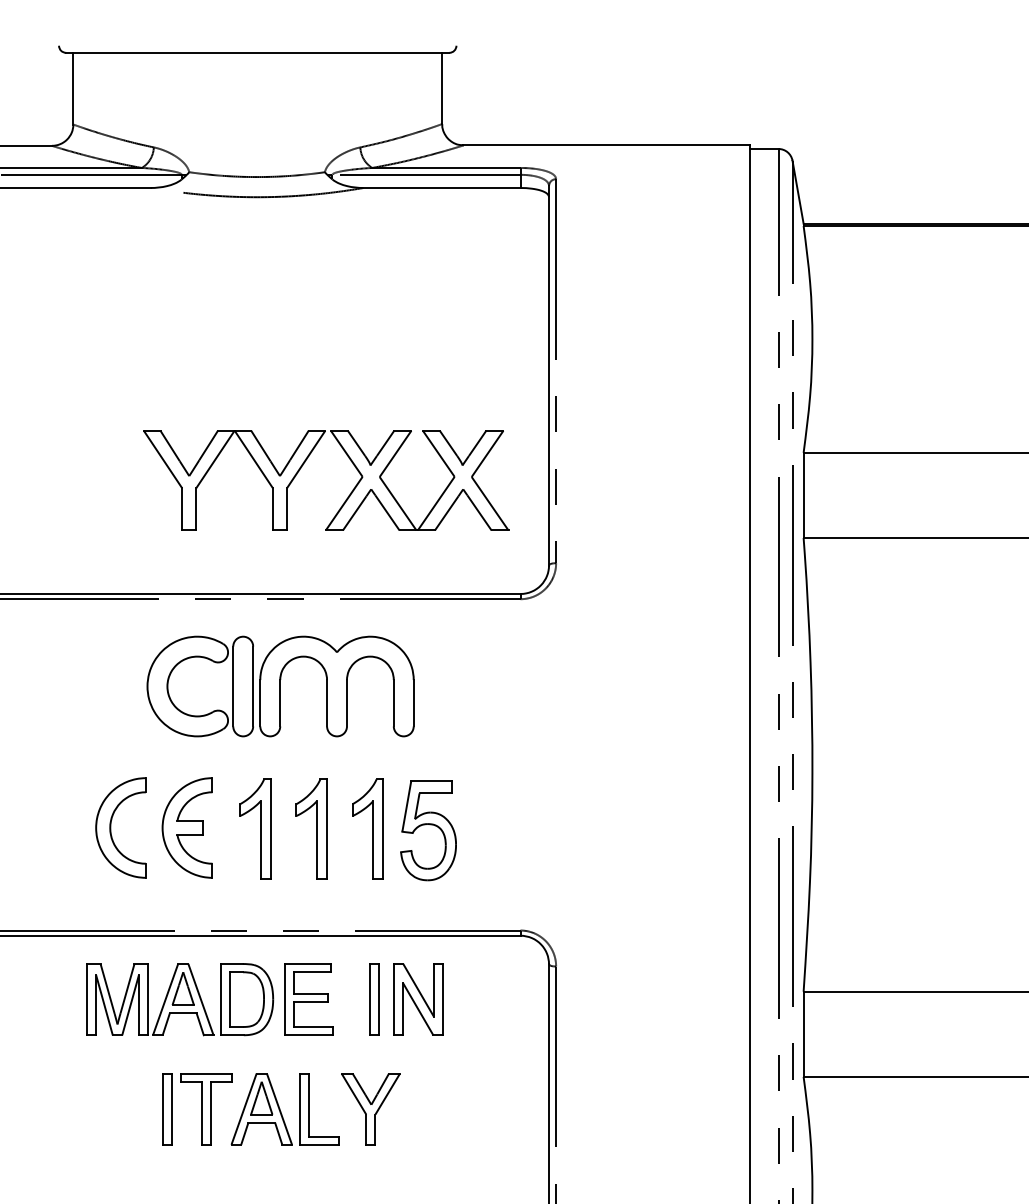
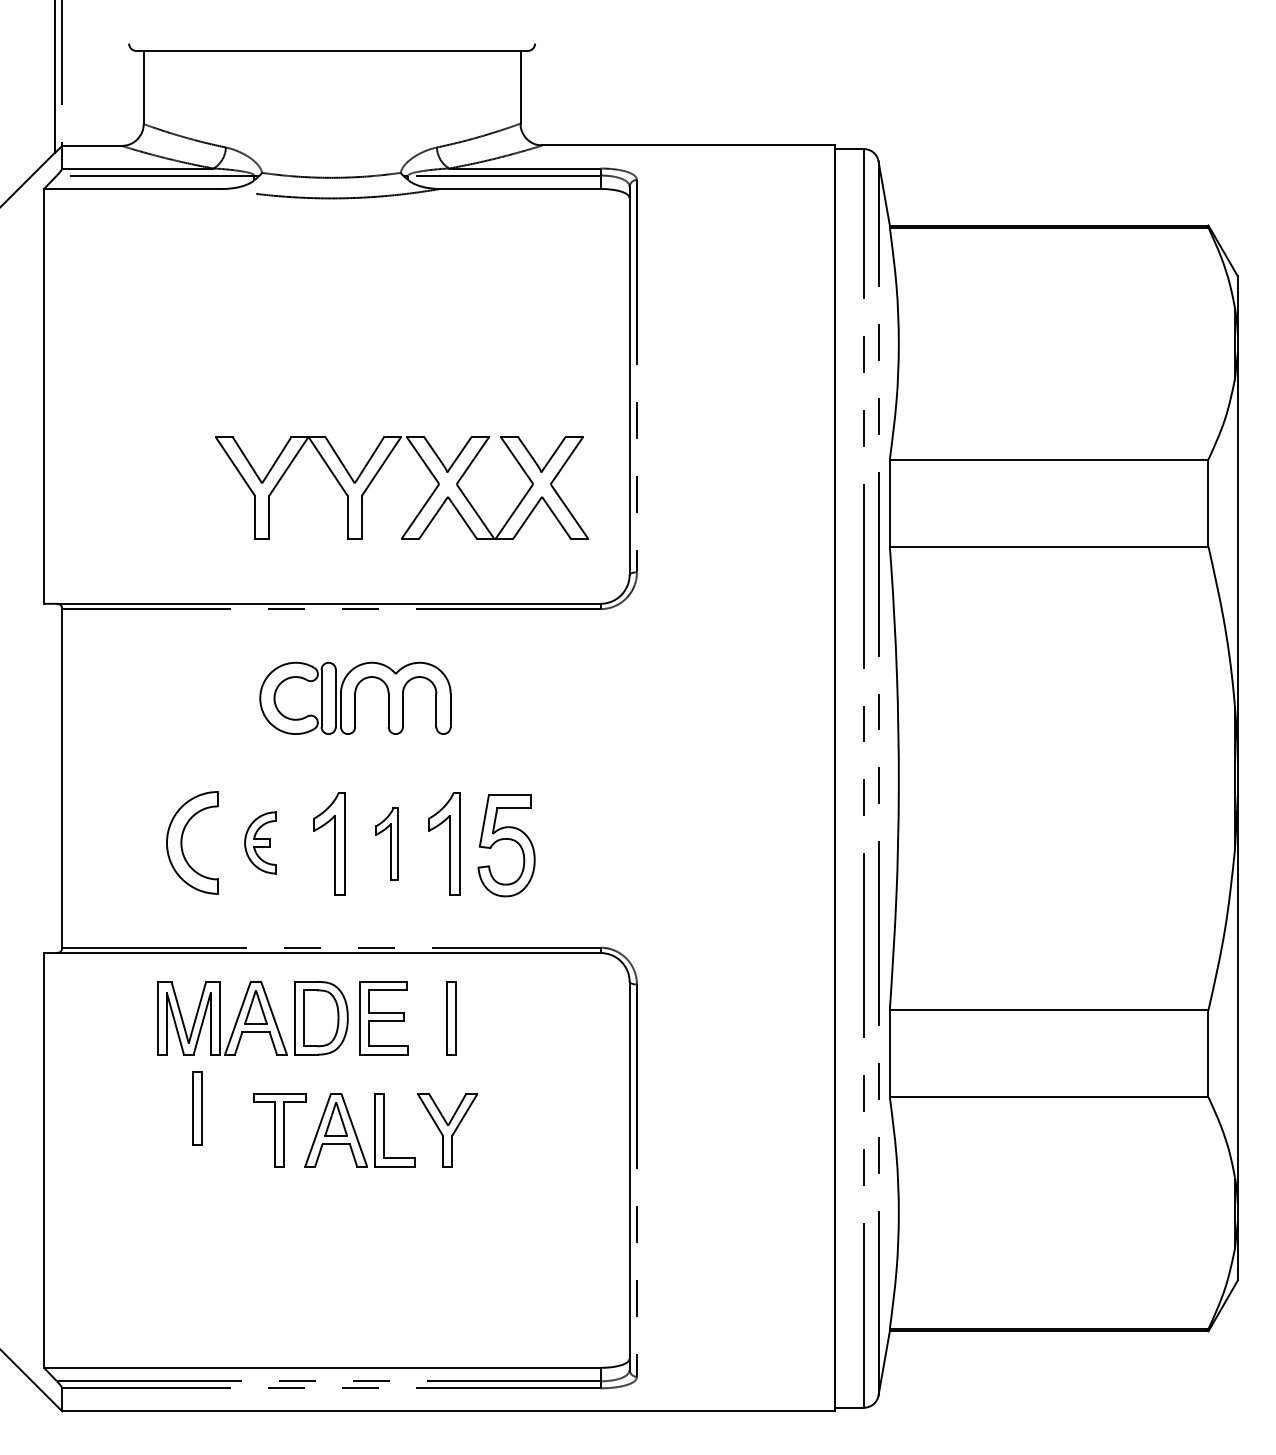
part: (280, 686) -> (355, 698), size x0.7
part: (187, 827) -> (260, 842), size x0.6
part: (311, 828) -> (386, 843), size x0.7
part: (417, 999) -> (495, 1018), removed
part: (167, 1109) -> (197, 1108), moved

